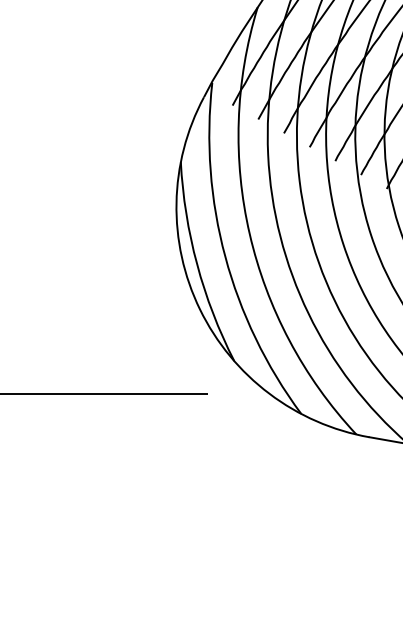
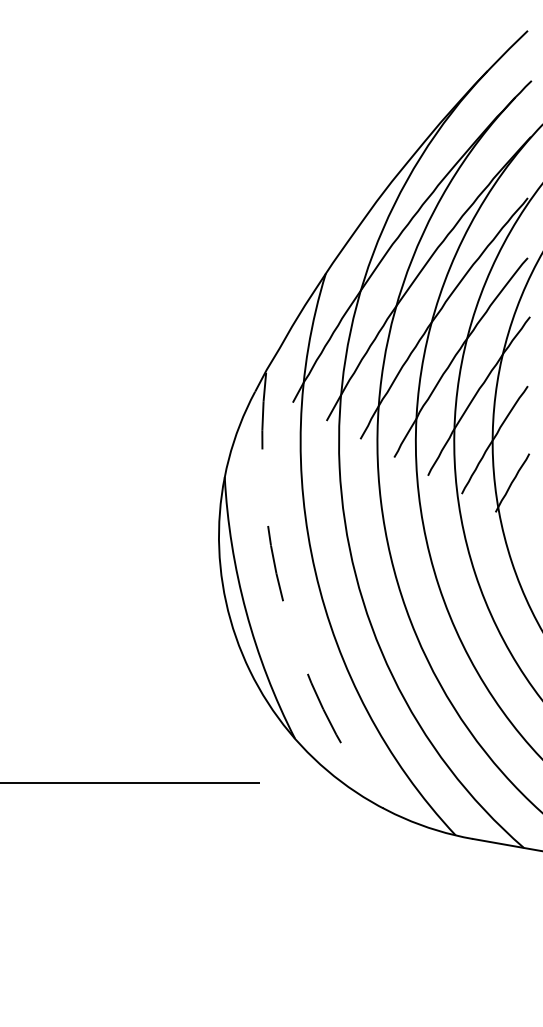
arc: (225, 256) -> (283, 601), solid -> dashed

